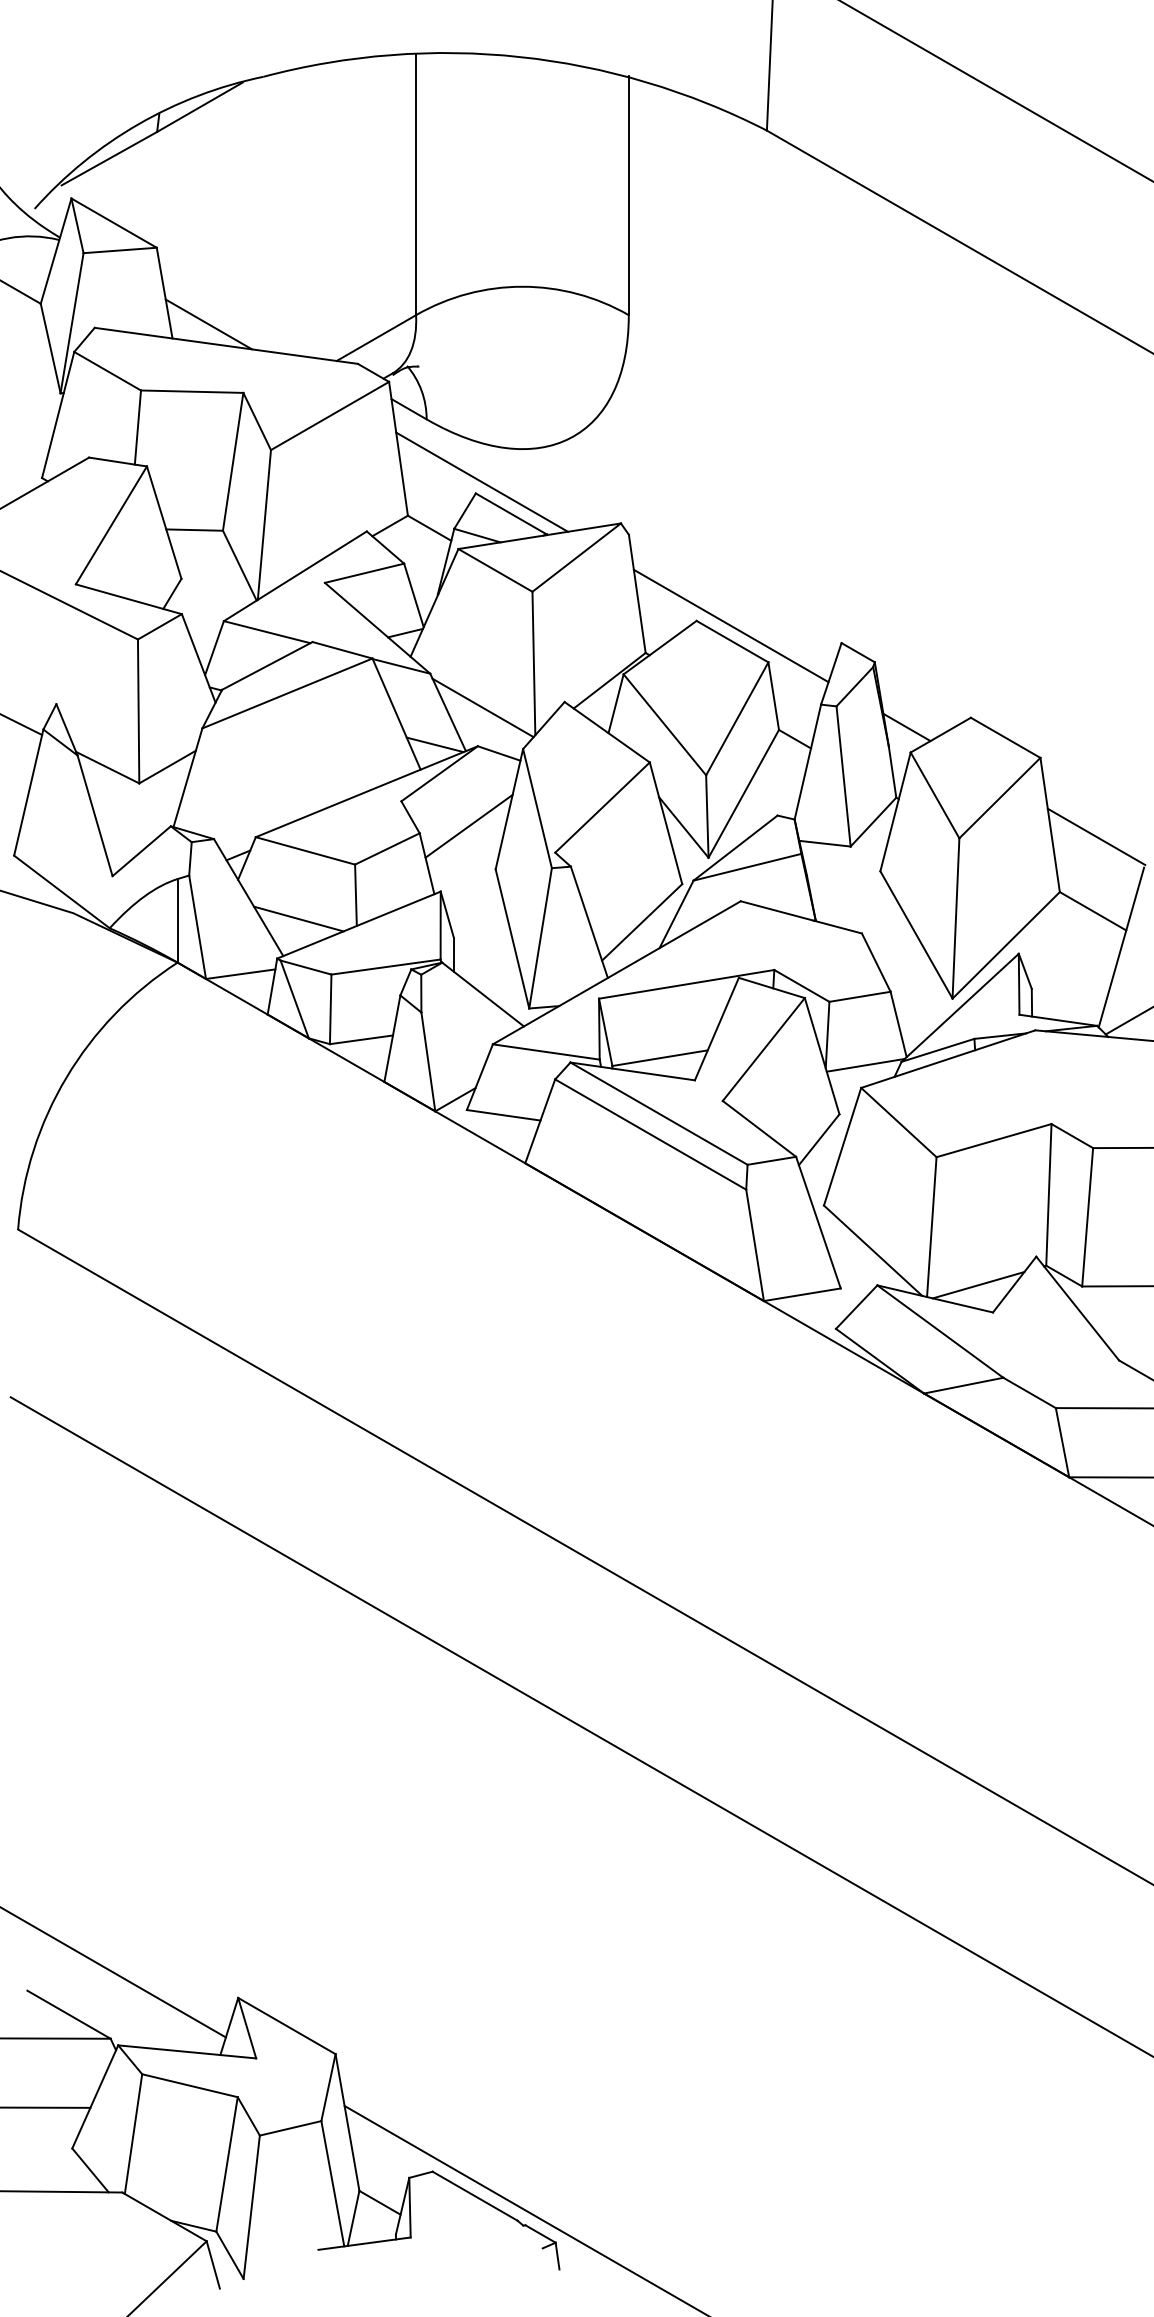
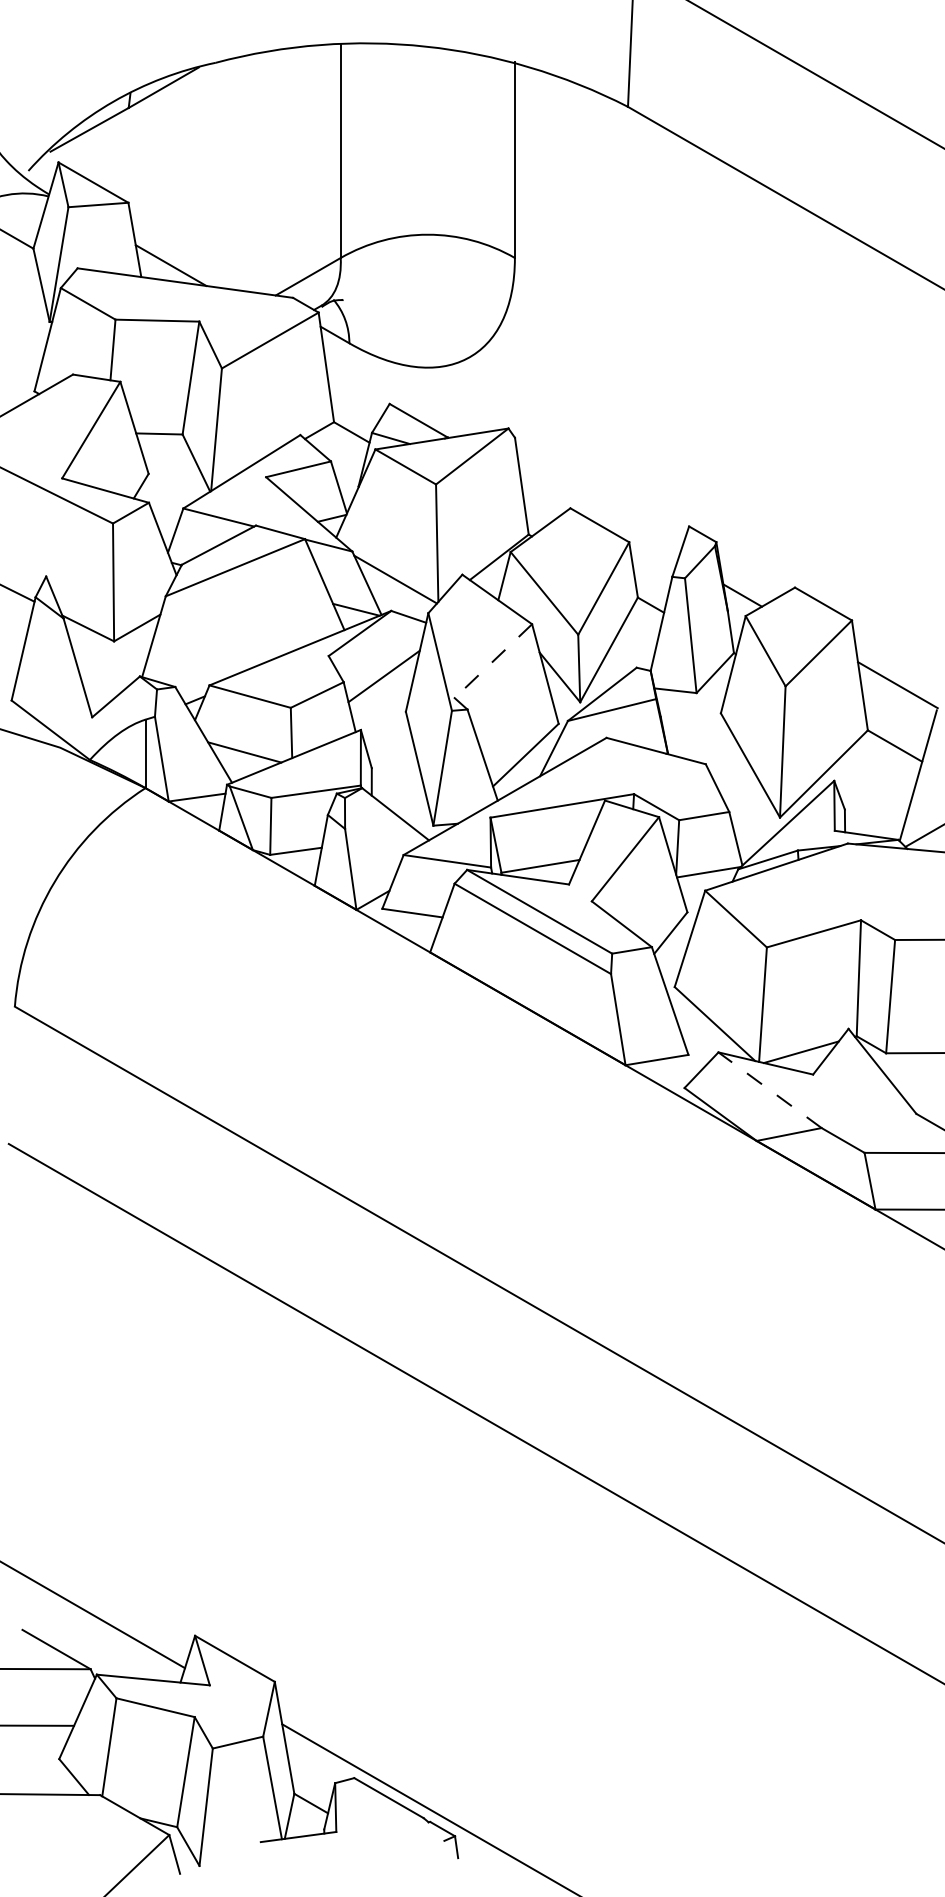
line: (481, 481) -> (394, 394), removed
line: (730, 626) -> (598, 512), removed
line: (602, 807) -> (493, 661), solid -> dashed
line: (940, 1331) -> (770, 1090), solid -> dashed

